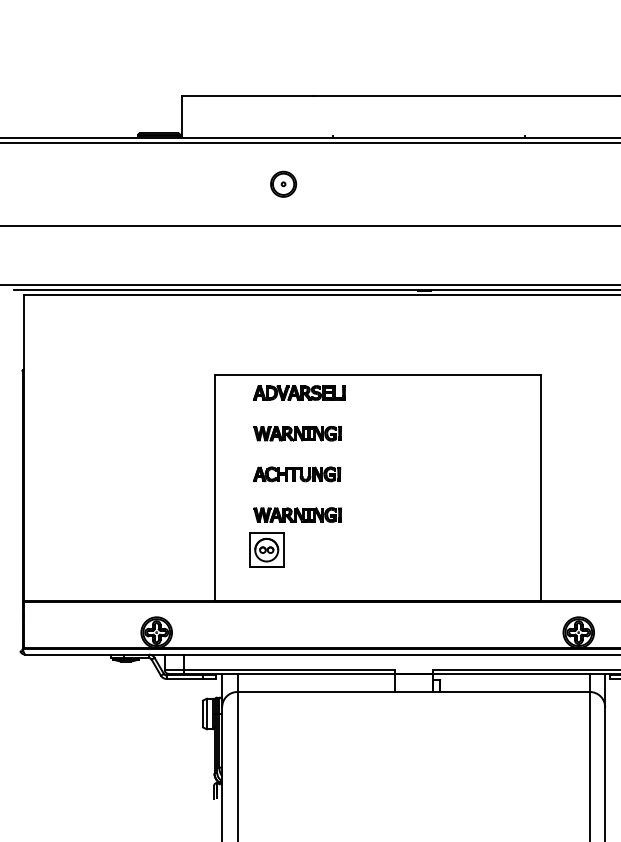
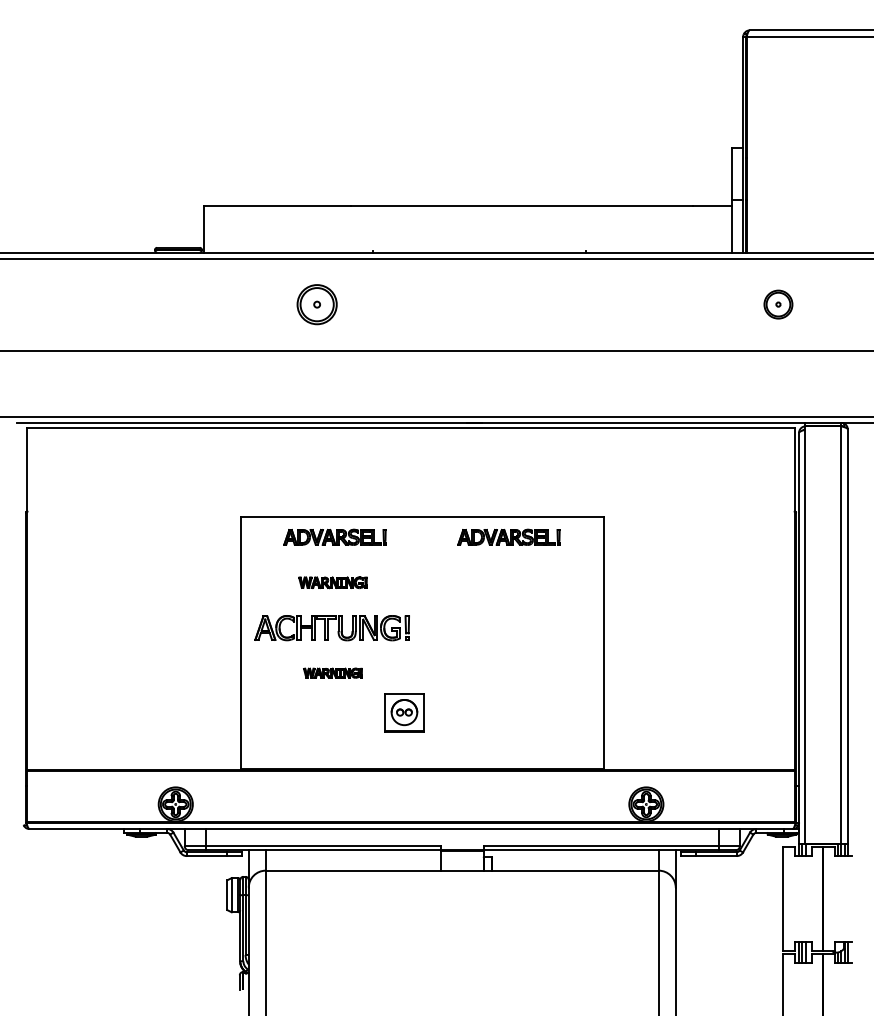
part: (283, 184) -> (317, 304), size x1.4
part: (455, 392) -> (508, 536), added
part: (297, 433) -> (332, 582), size x0.7
part: (297, 473) -> (332, 627), size x1.6
part: (297, 514) -> (332, 672), size x0.6
part: (266, 550) -> (404, 712), moved

